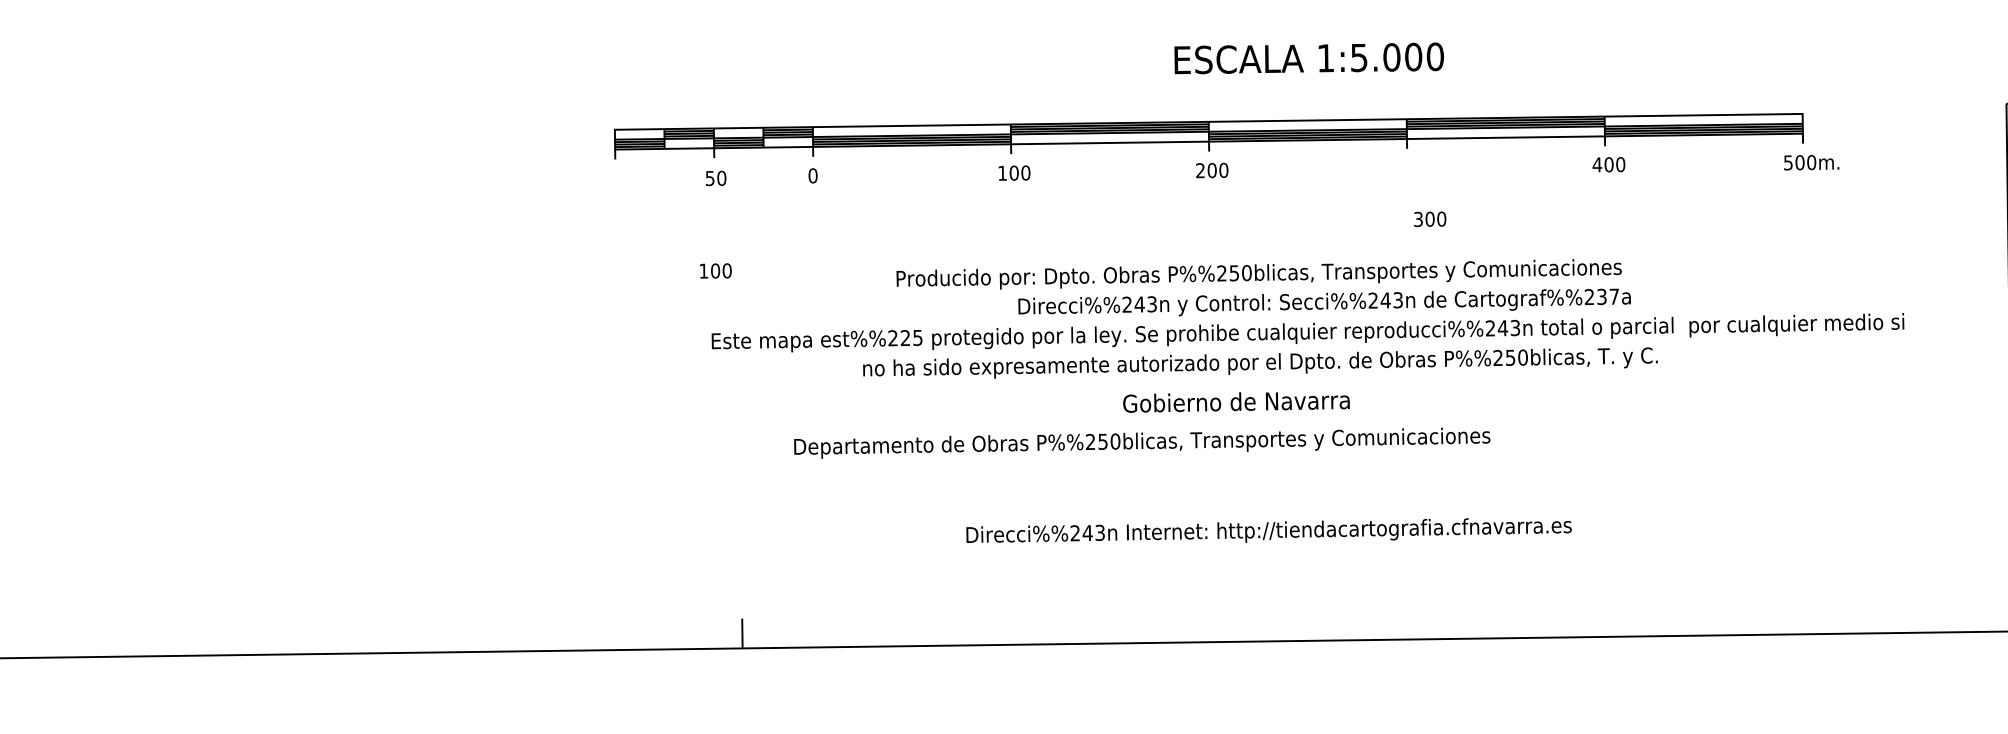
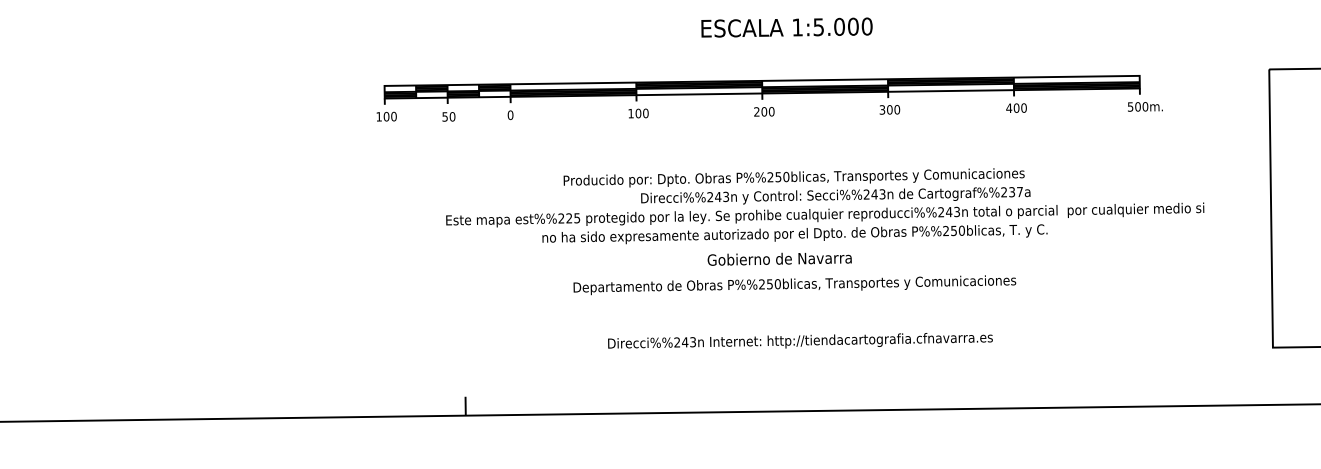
text: (1308, 58) -> (786, 27), moved
text: (1429, 218) -> (889, 109), moved
text: (715, 270) -> (386, 116), moved
text: (1141, 443) -> (794, 285), moved

